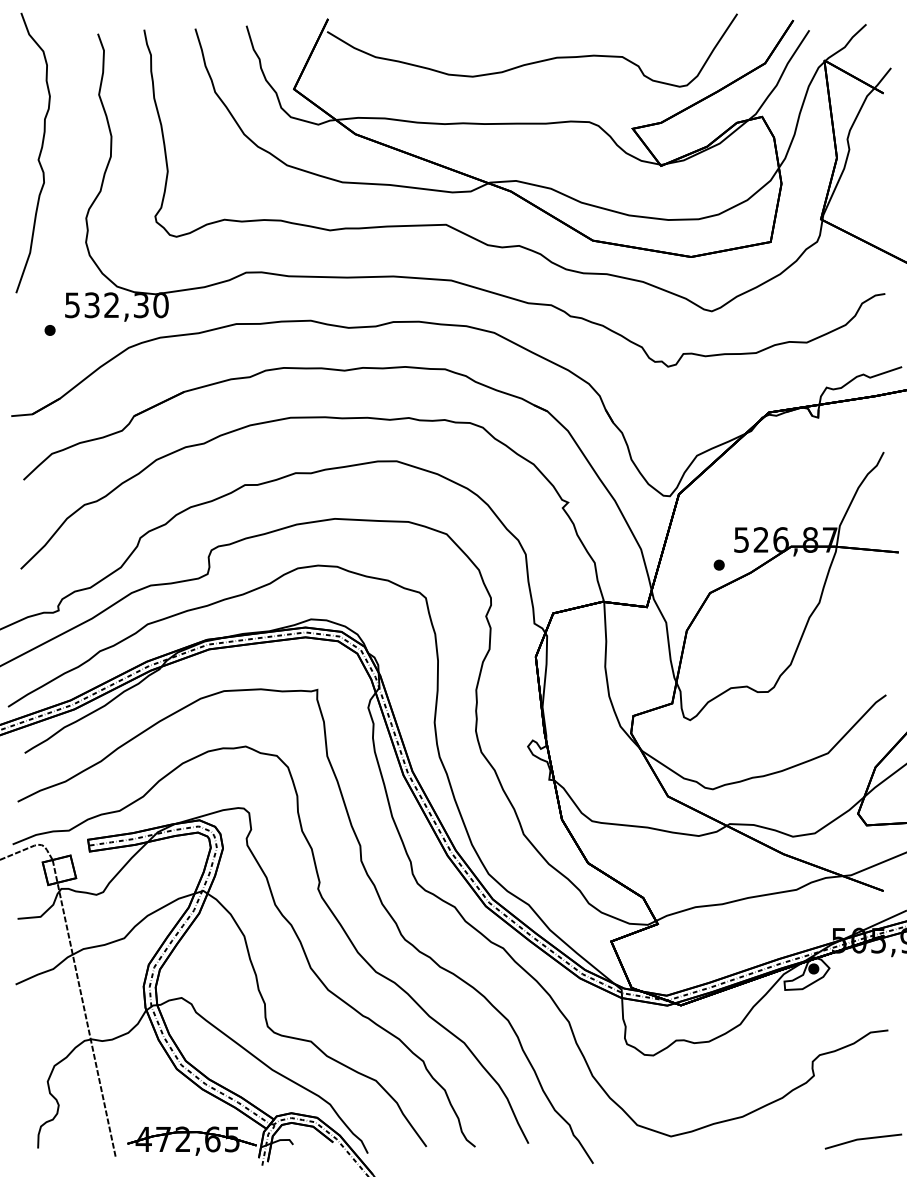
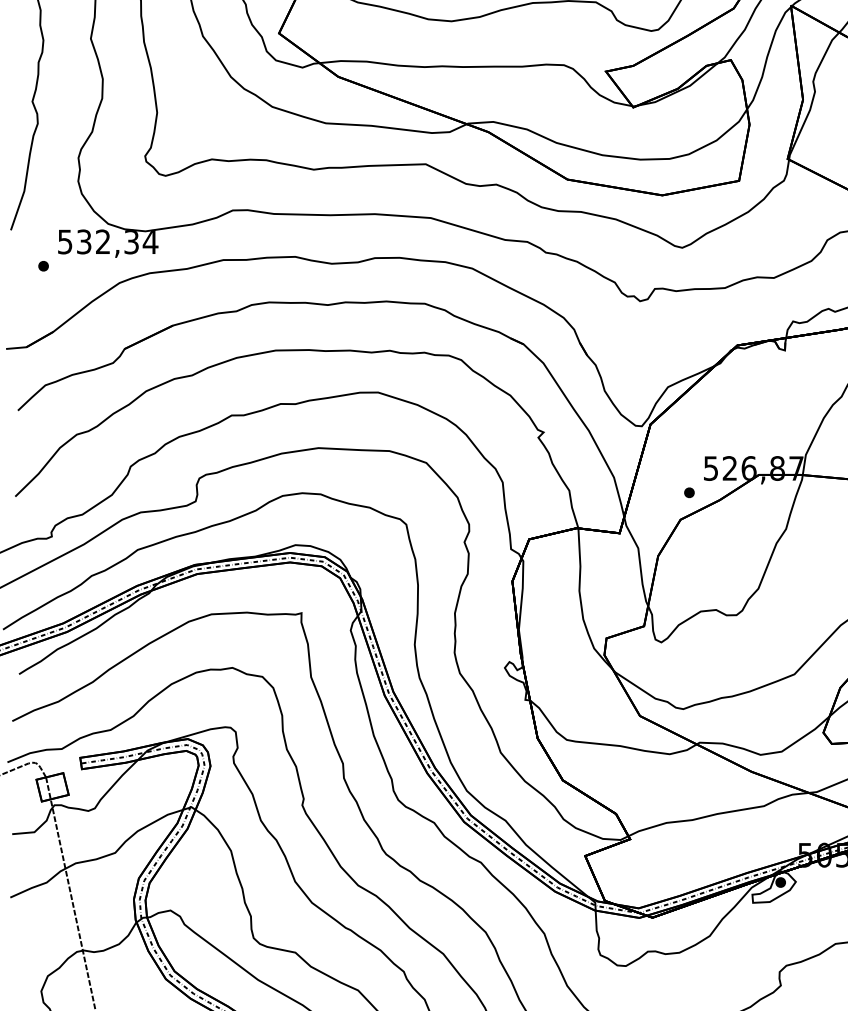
text: (160, 305) -> (150, 242), 532,30 -> 532,34

